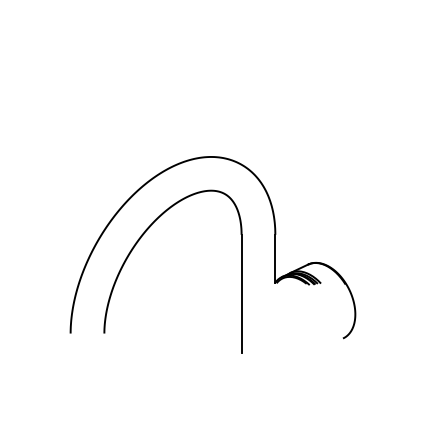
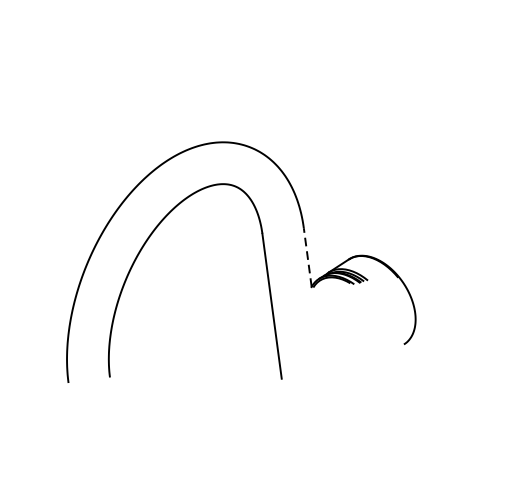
line: (275, 258) -> (307, 257), solid -> dashed

